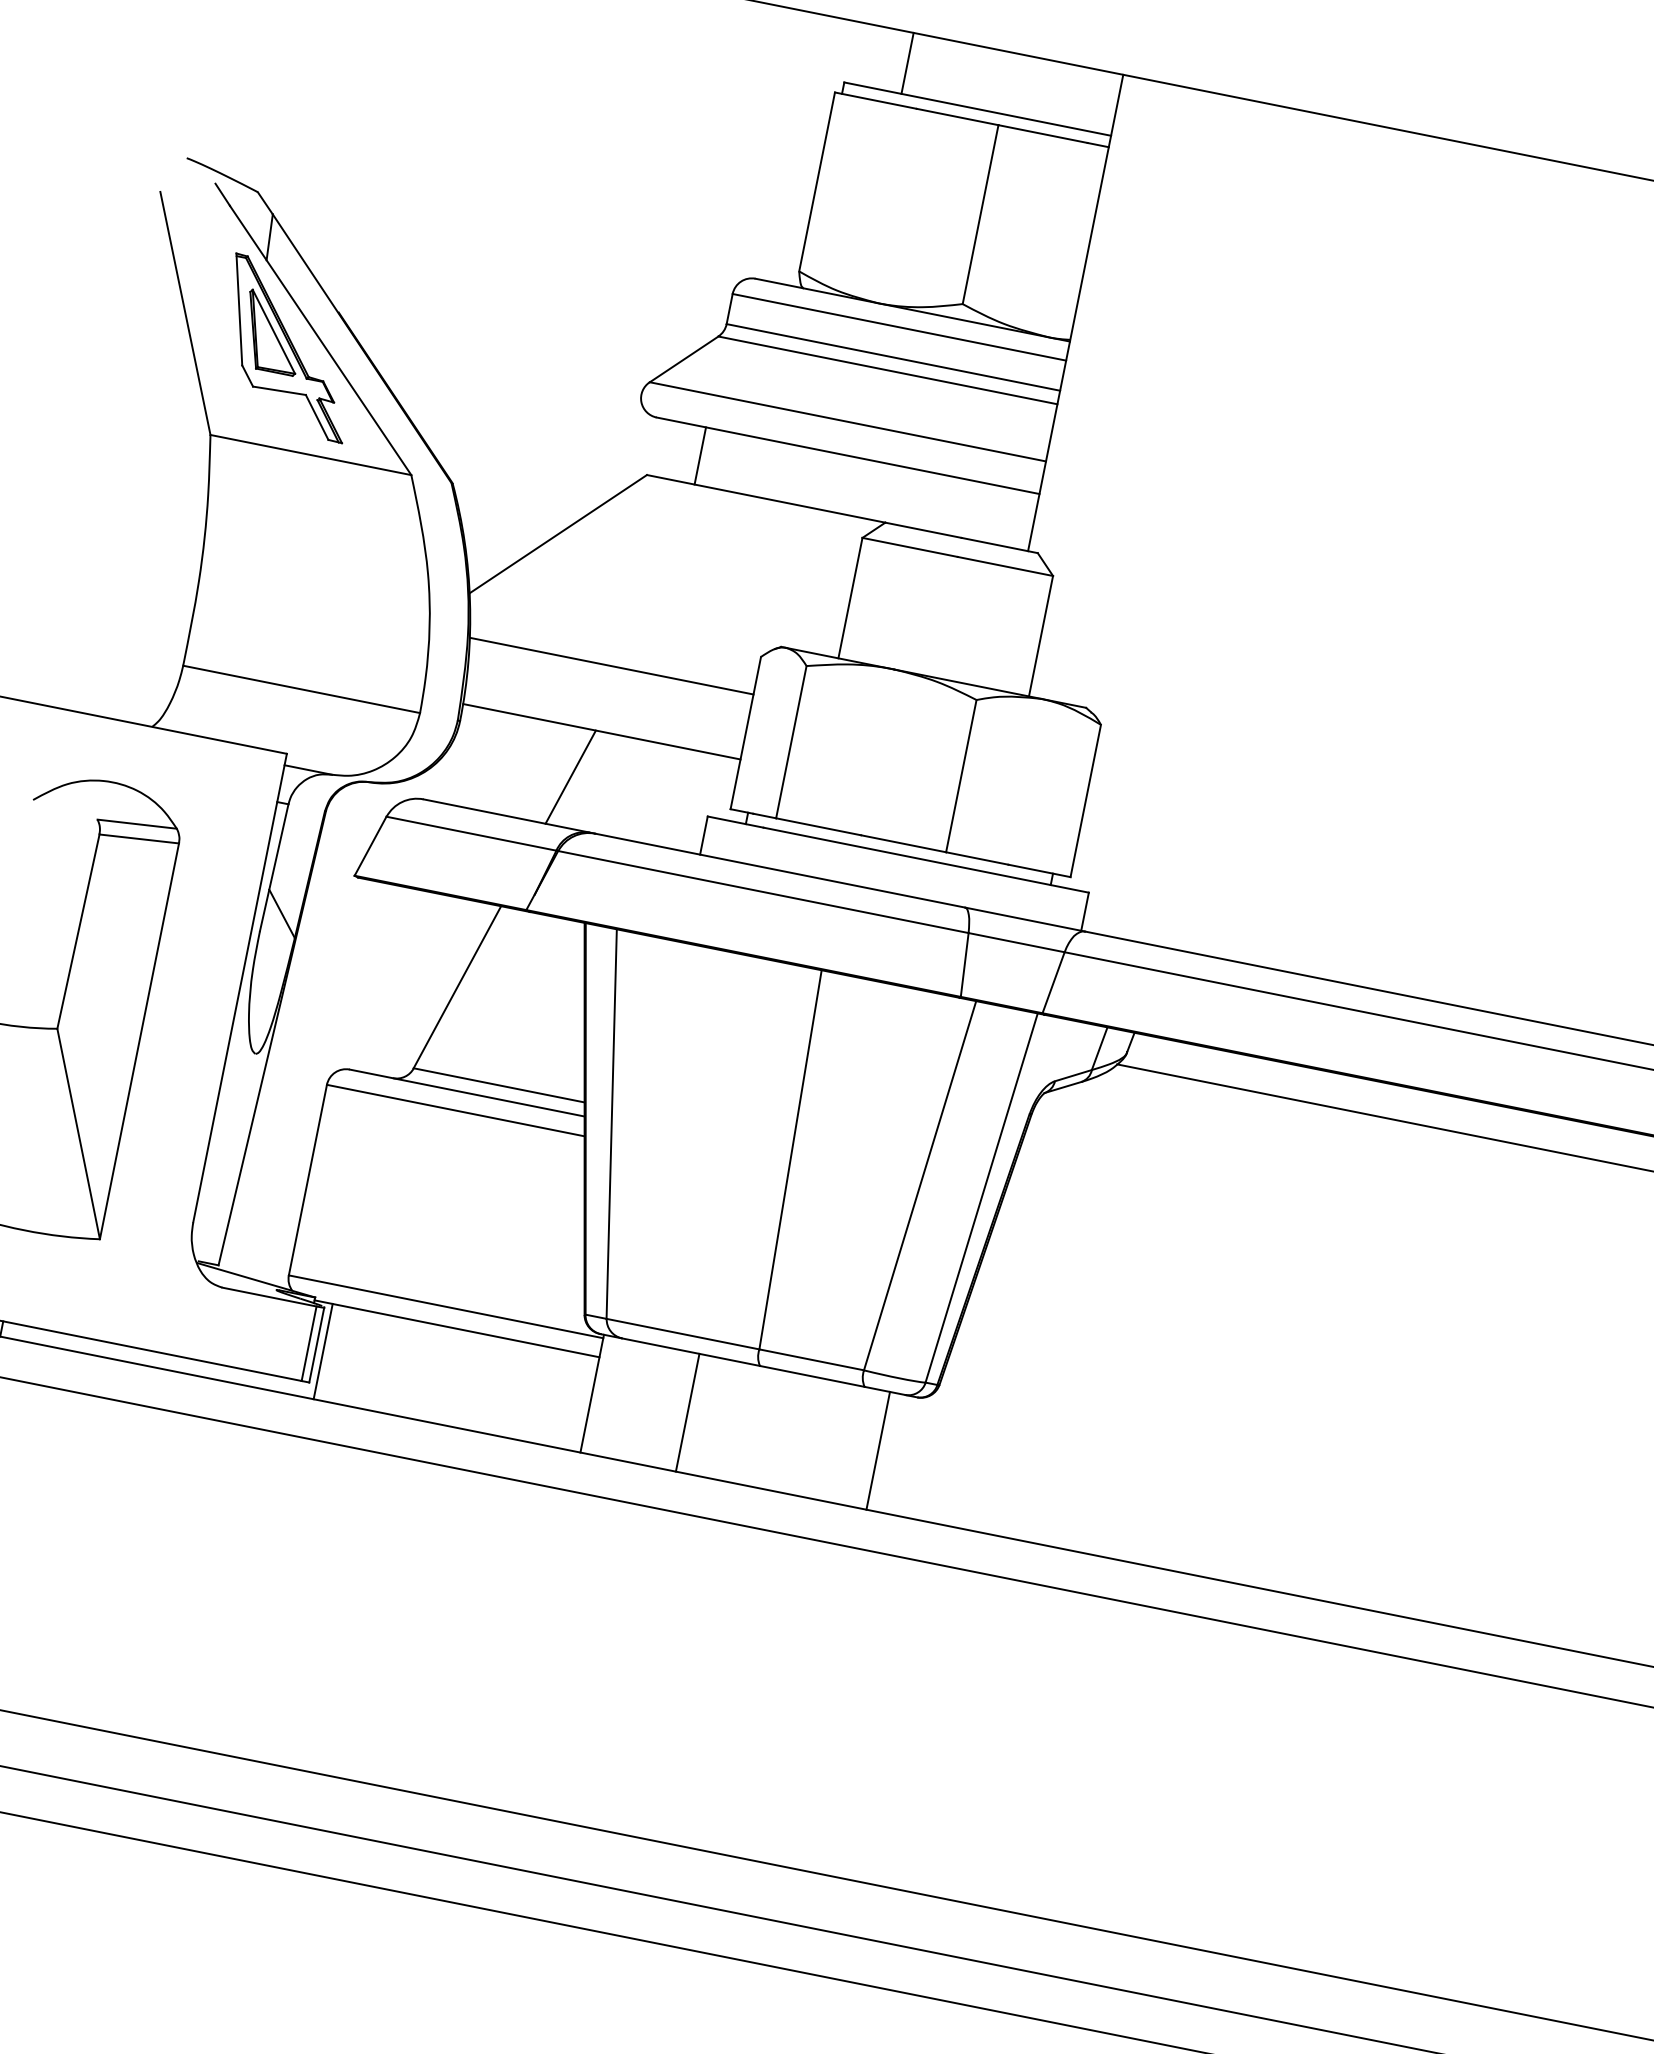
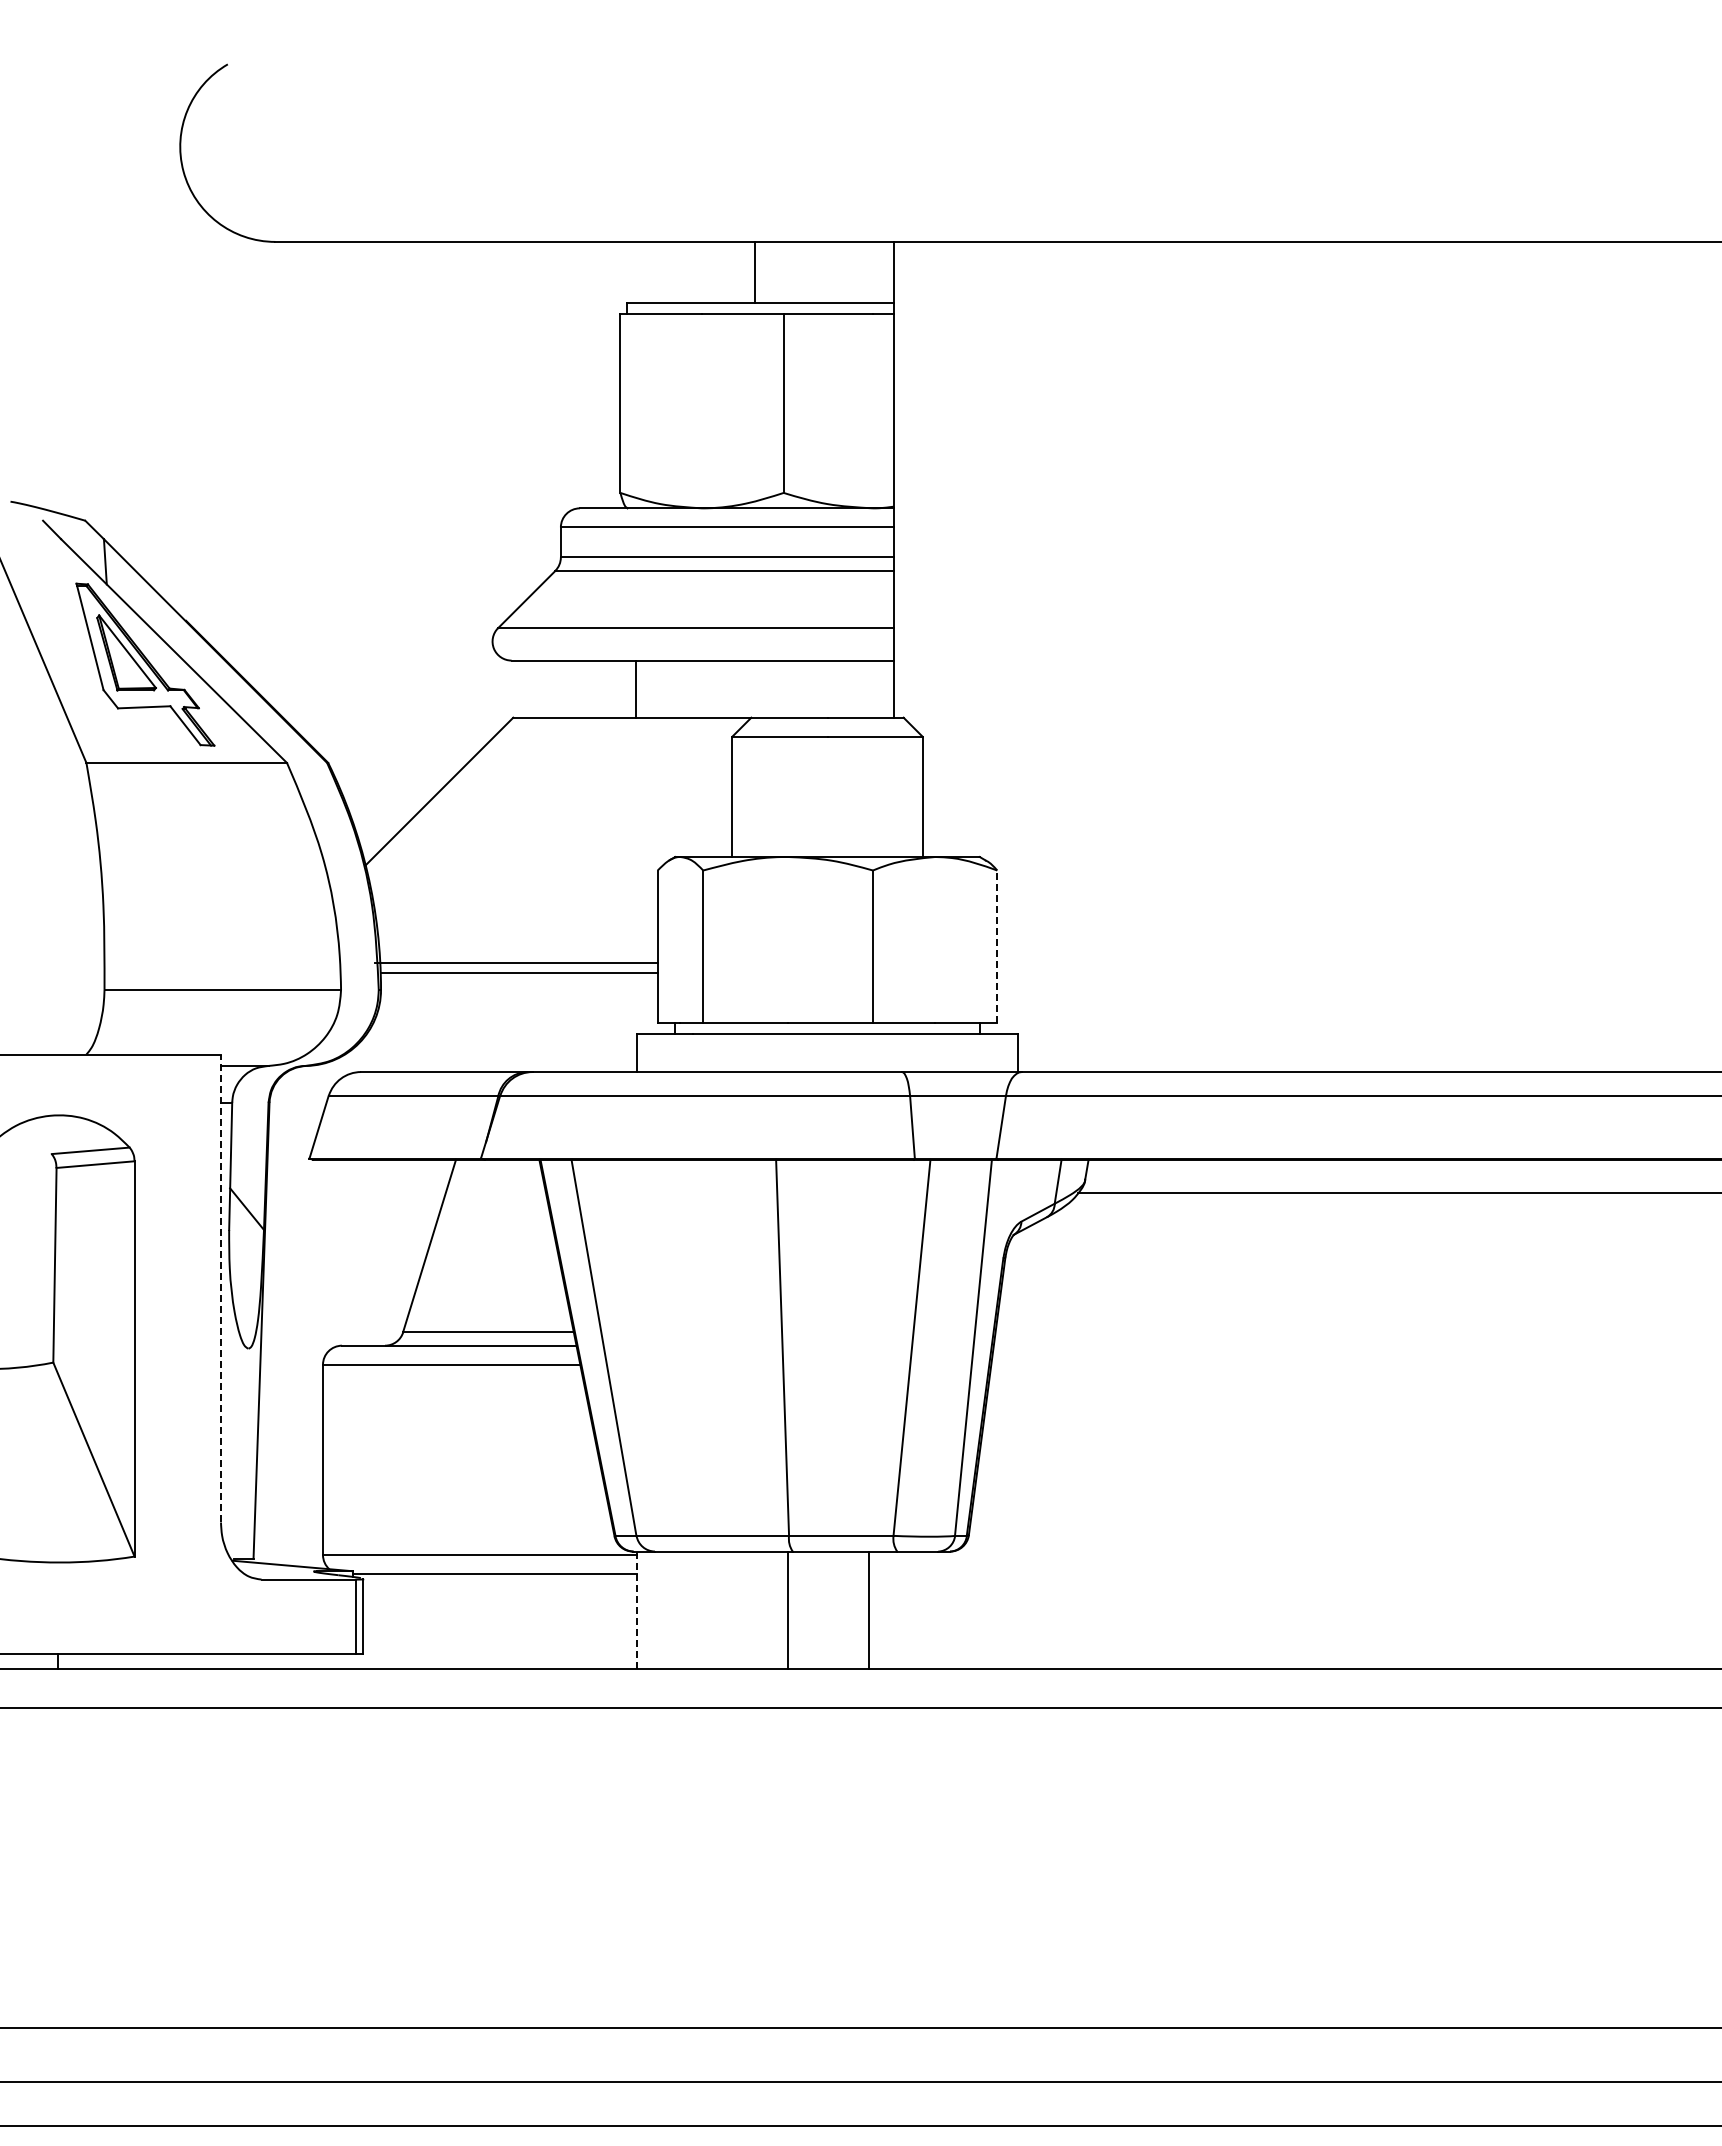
line: (907, 62) -> (754, 271), moved
line: (700, 455) -> (635, 688), moved
line: (610, 666) -> (515, 963), moved
line: (570, 777) -> (497, 1022), removed
line: (1086, 801) -> (997, 946), solid -> dashed
line: (239, 988) -> (220, 1288), solid -> dashed
line: (323, 1351) -> (370, 1621), removed
line: (592, 1393) -> (637, 1610), solid -> dashed
line: (687, 1412) -> (788, 1610), moved
line: (878, 1450) -> (868, 1610), moved

